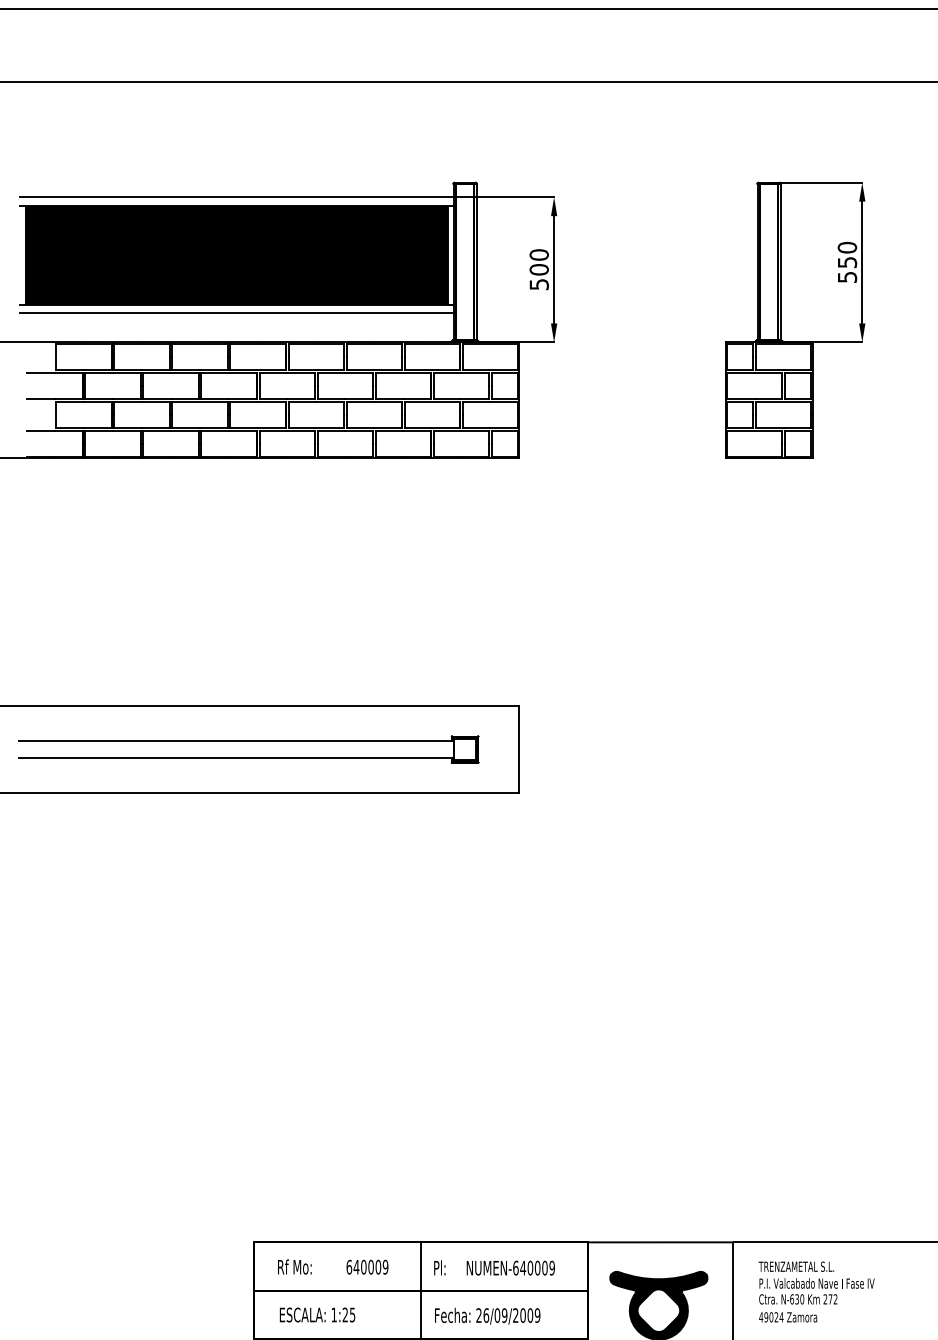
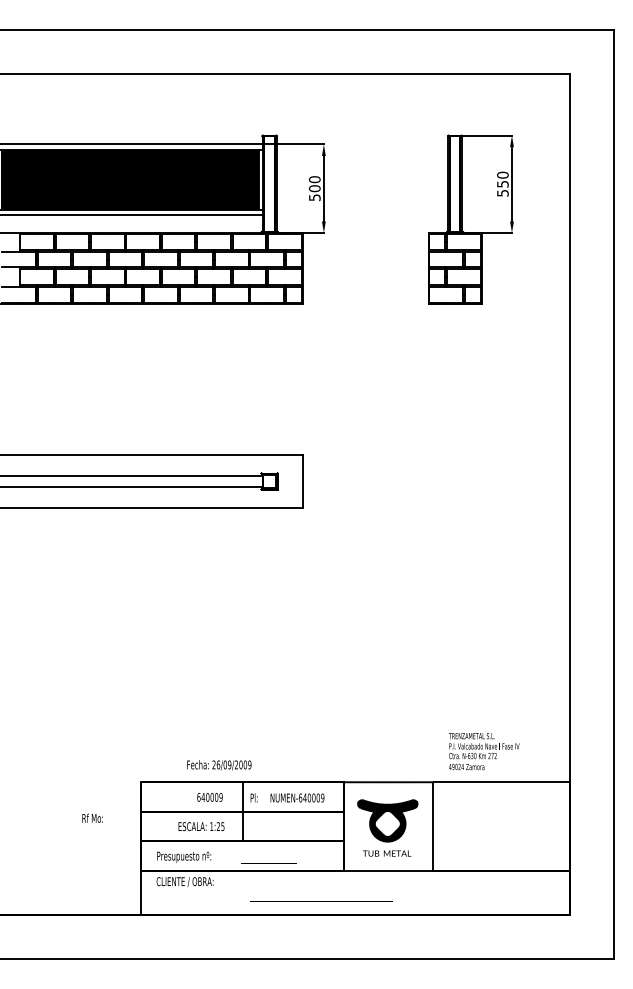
text: (294, 1265) -> (92, 817), moved
text: (815, 1291) -> (483, 751), moved
text: (317, 1314) -> (201, 826), moved
text: (487, 1316) -> (219, 765), moved

